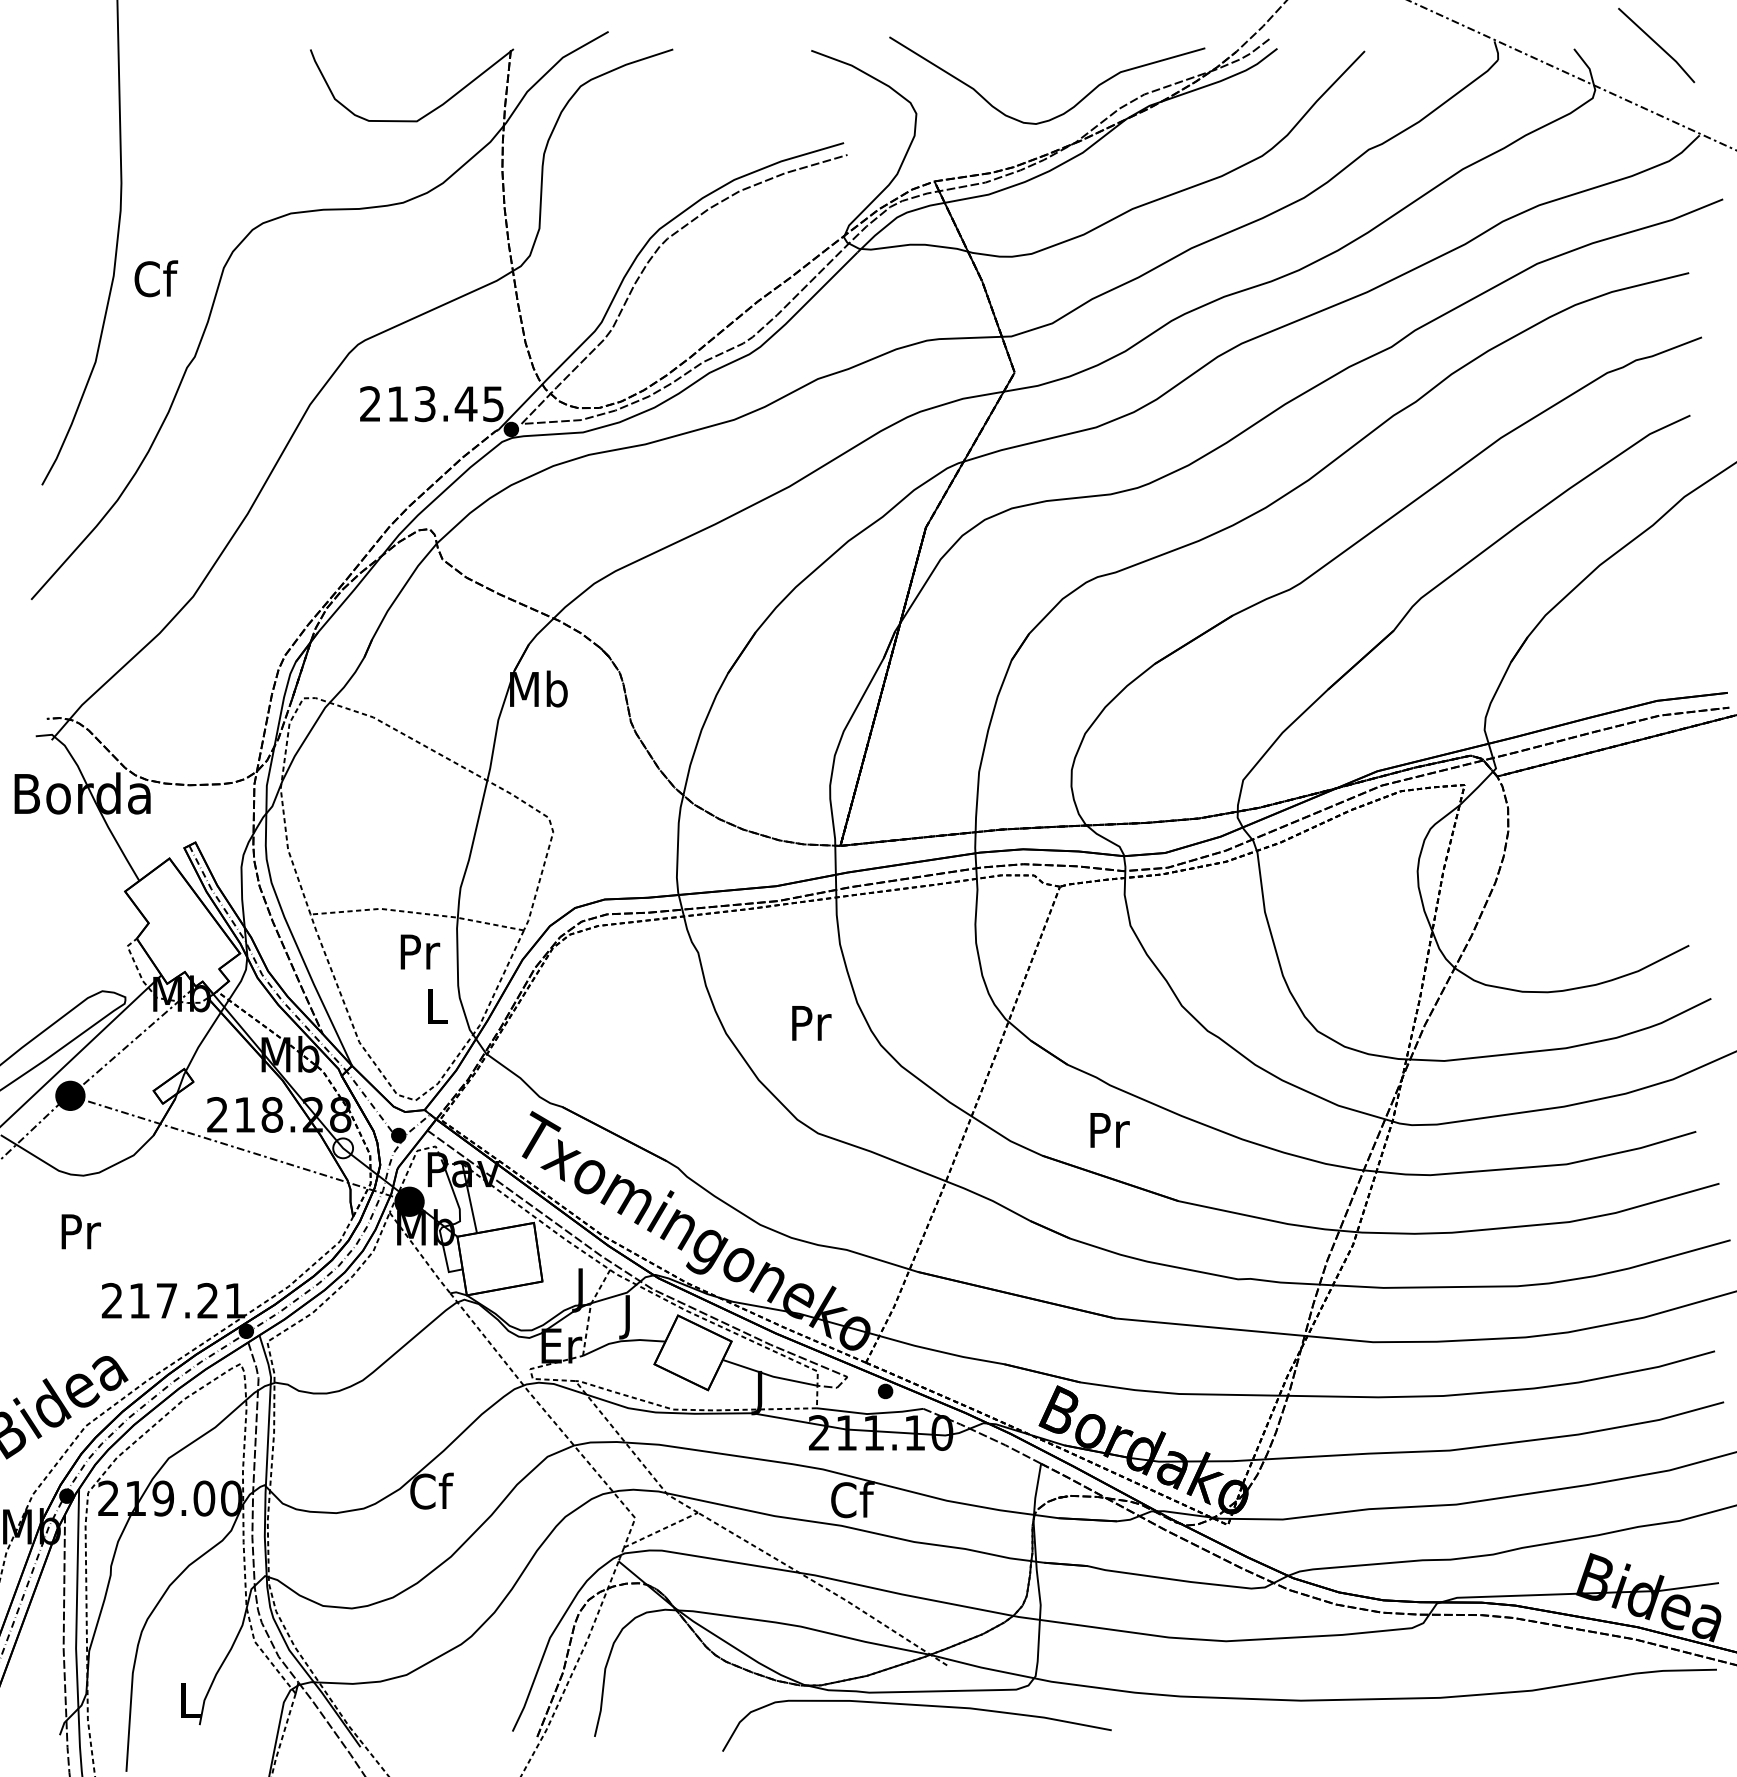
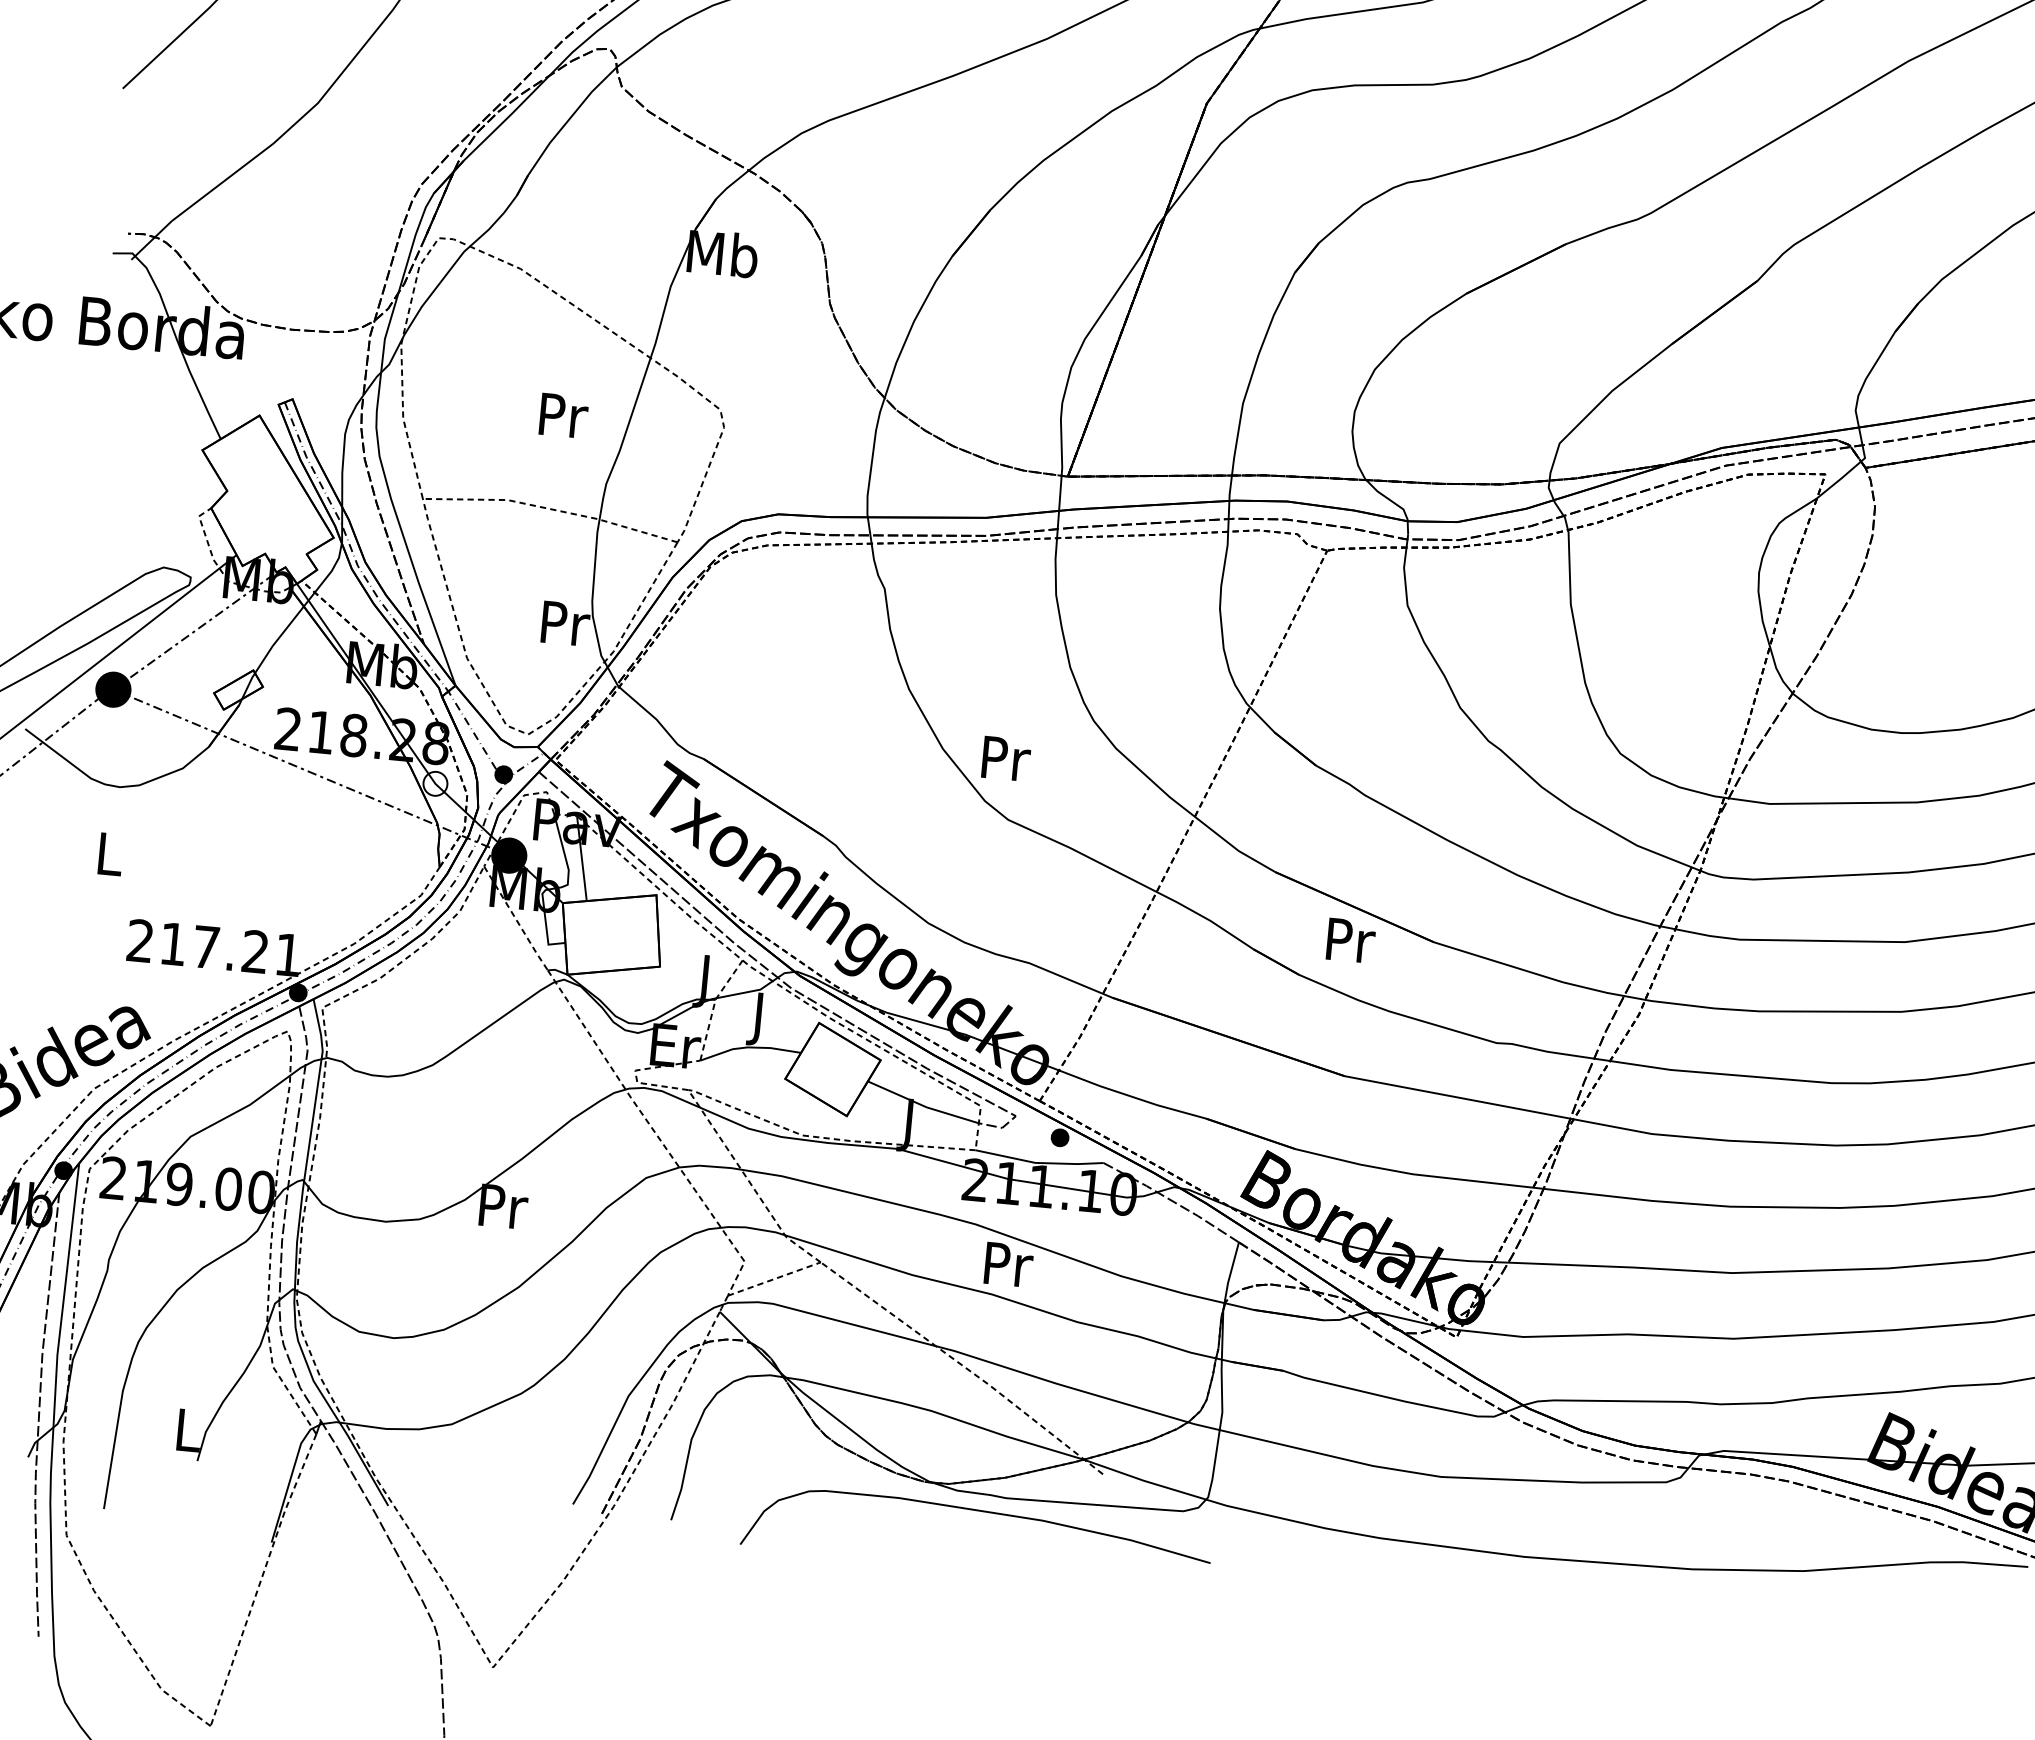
text: (420, 951) -> (564, 415), moved
text: (437, 1005) -> (565, 622), L -> Pr
text: (811, 1023) -> (1006, 759), moved
text: (1109, 1130) -> (1350, 940), moved
text: (80, 1231) -> (110, 853), Pr -> L
text: (431, 1490) -> (502, 1205), Cf -> Pr
text: (852, 1499) -> (1008, 1264), Cf -> Pr
curve: (919, 1706) -> (982, 1512), moved

